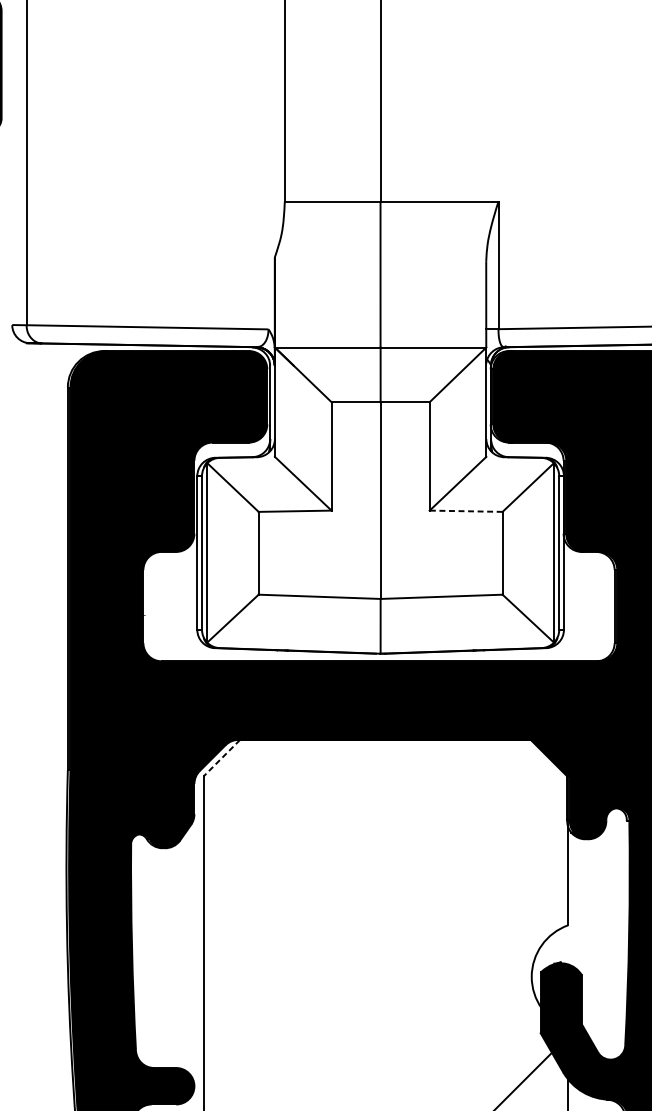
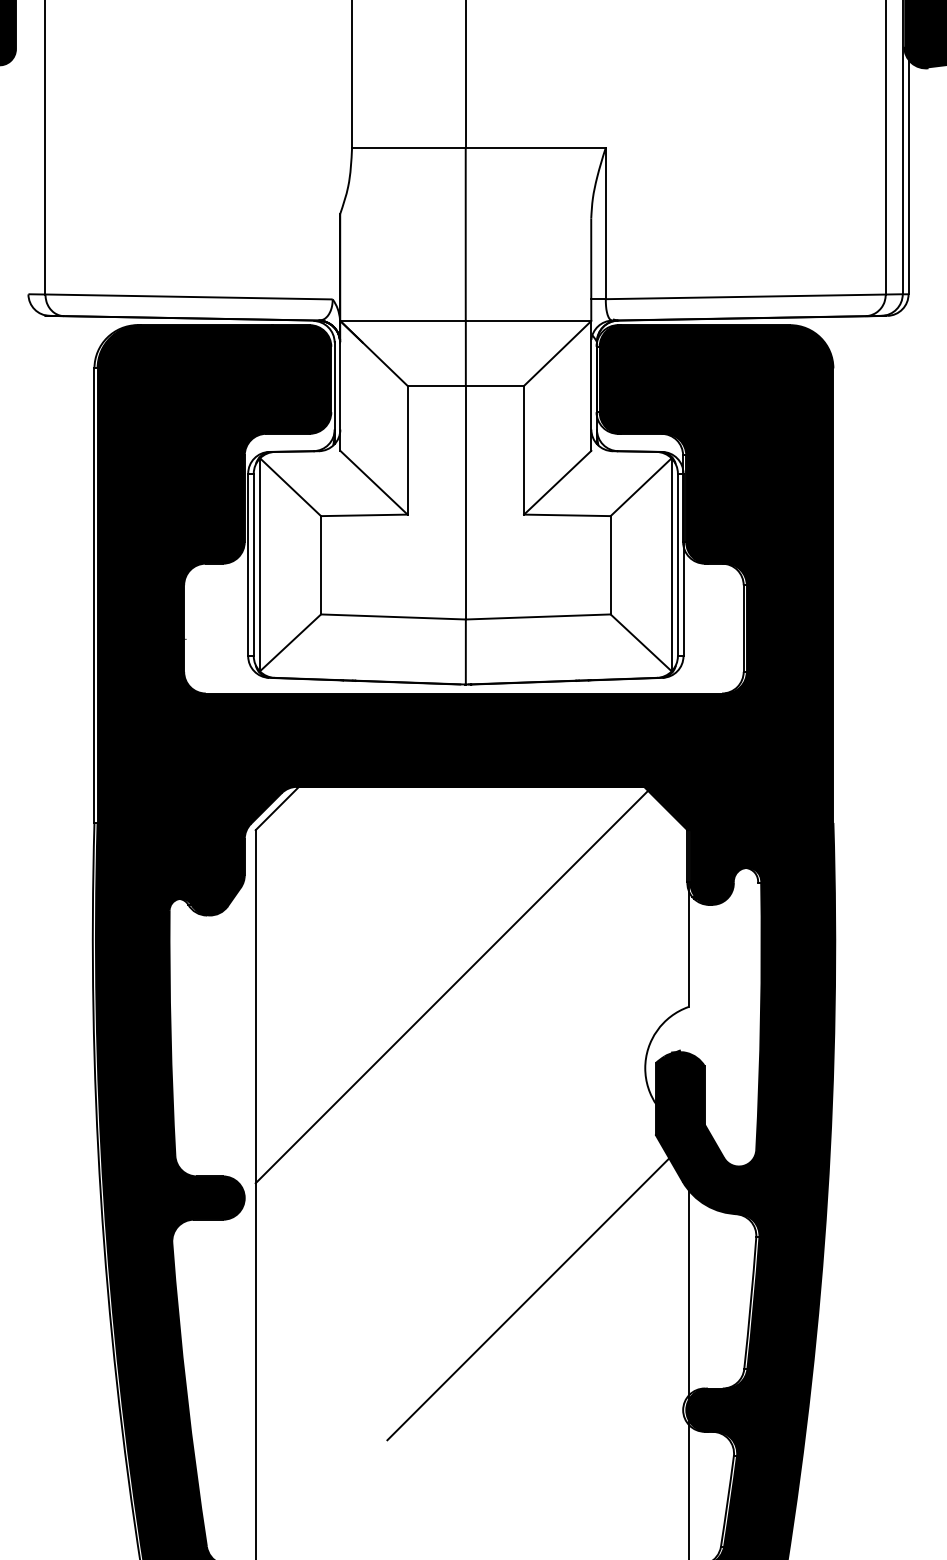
line: (465, 511) -> (566, 515), dashed -> solid
line: (222, 758) -> (277, 808), dashed -> solid
line: (368, 908) -> (451, 986), added

